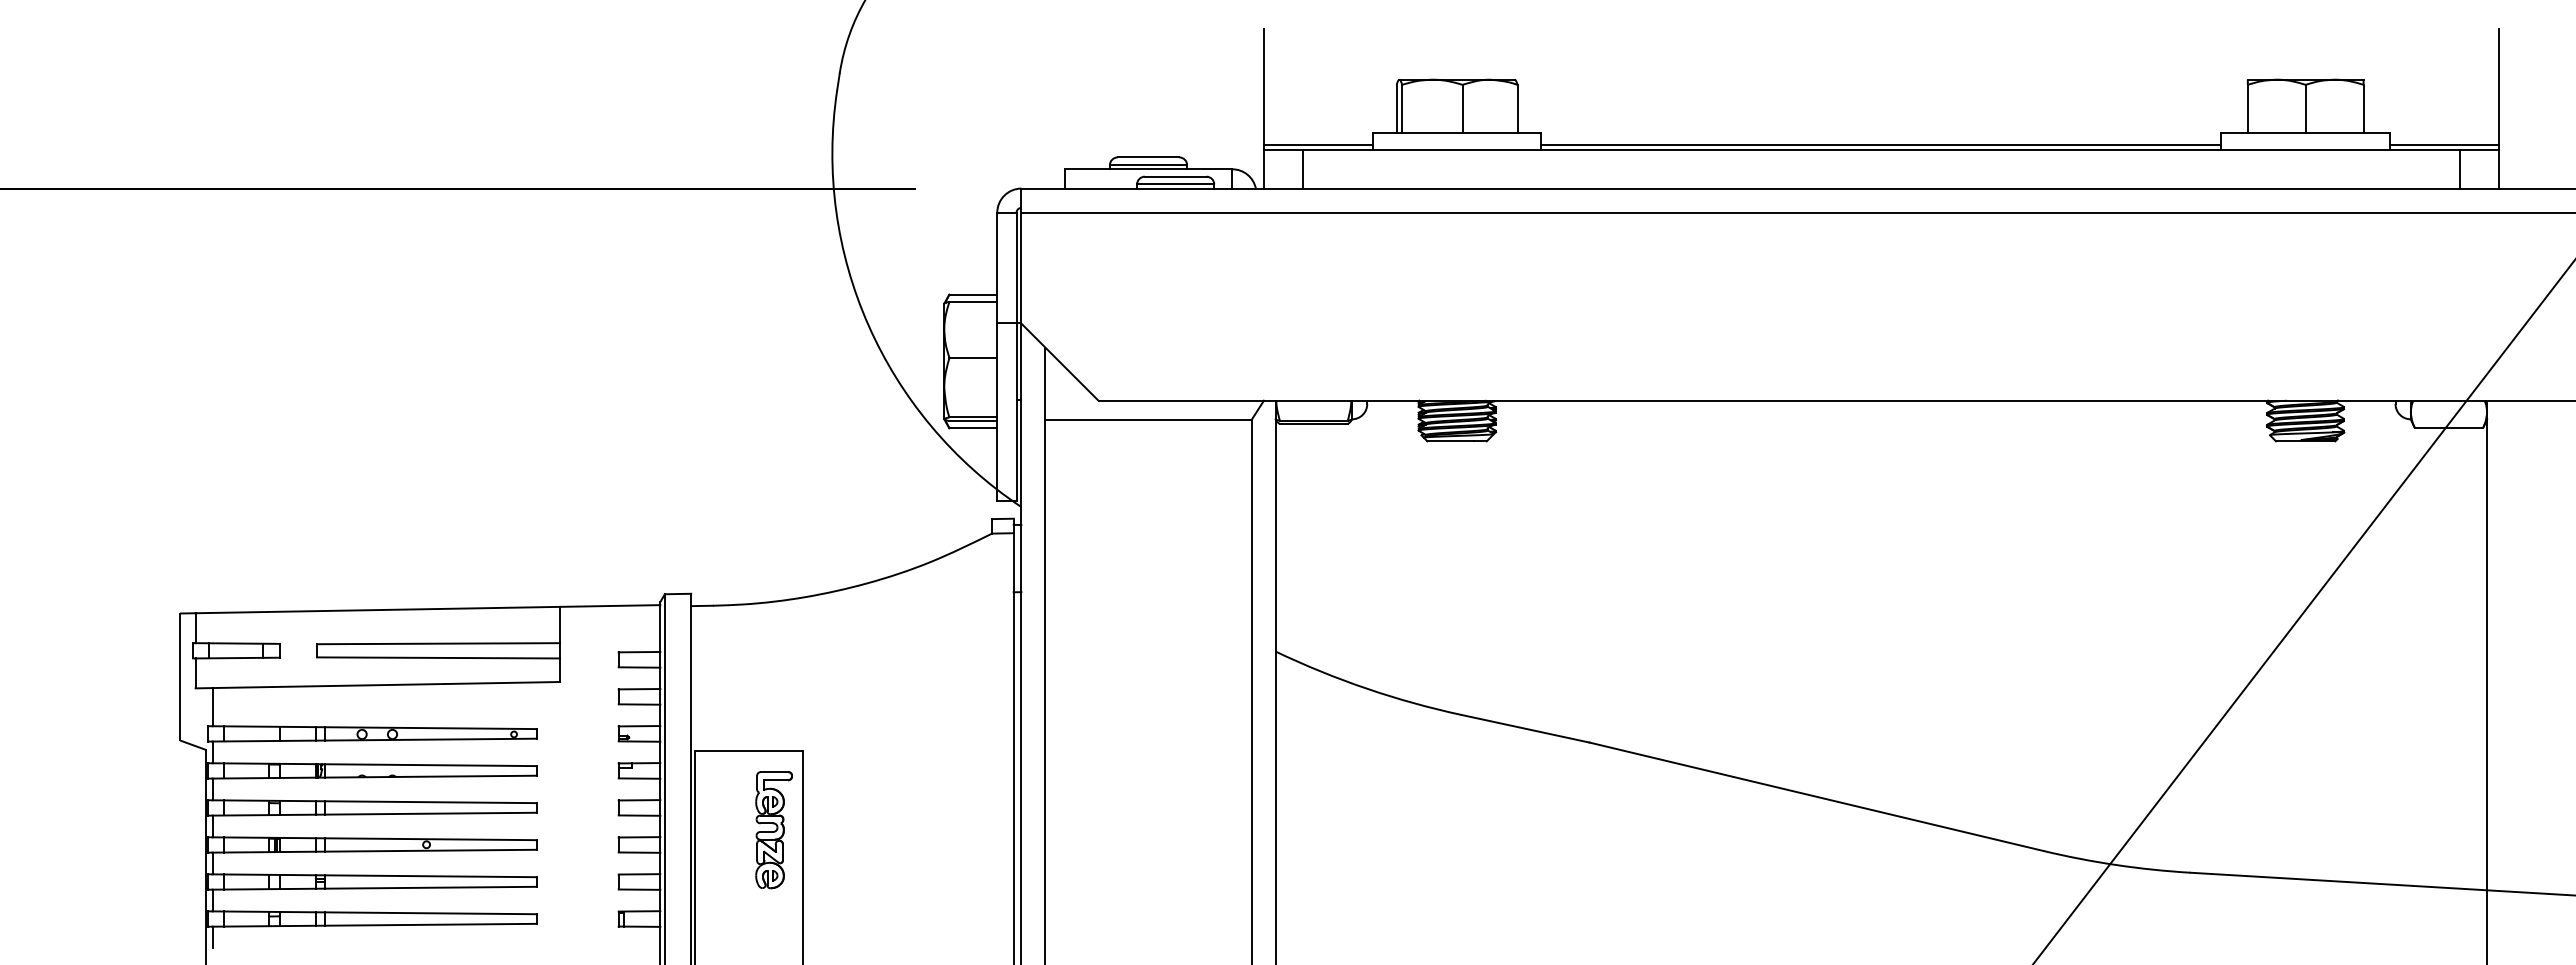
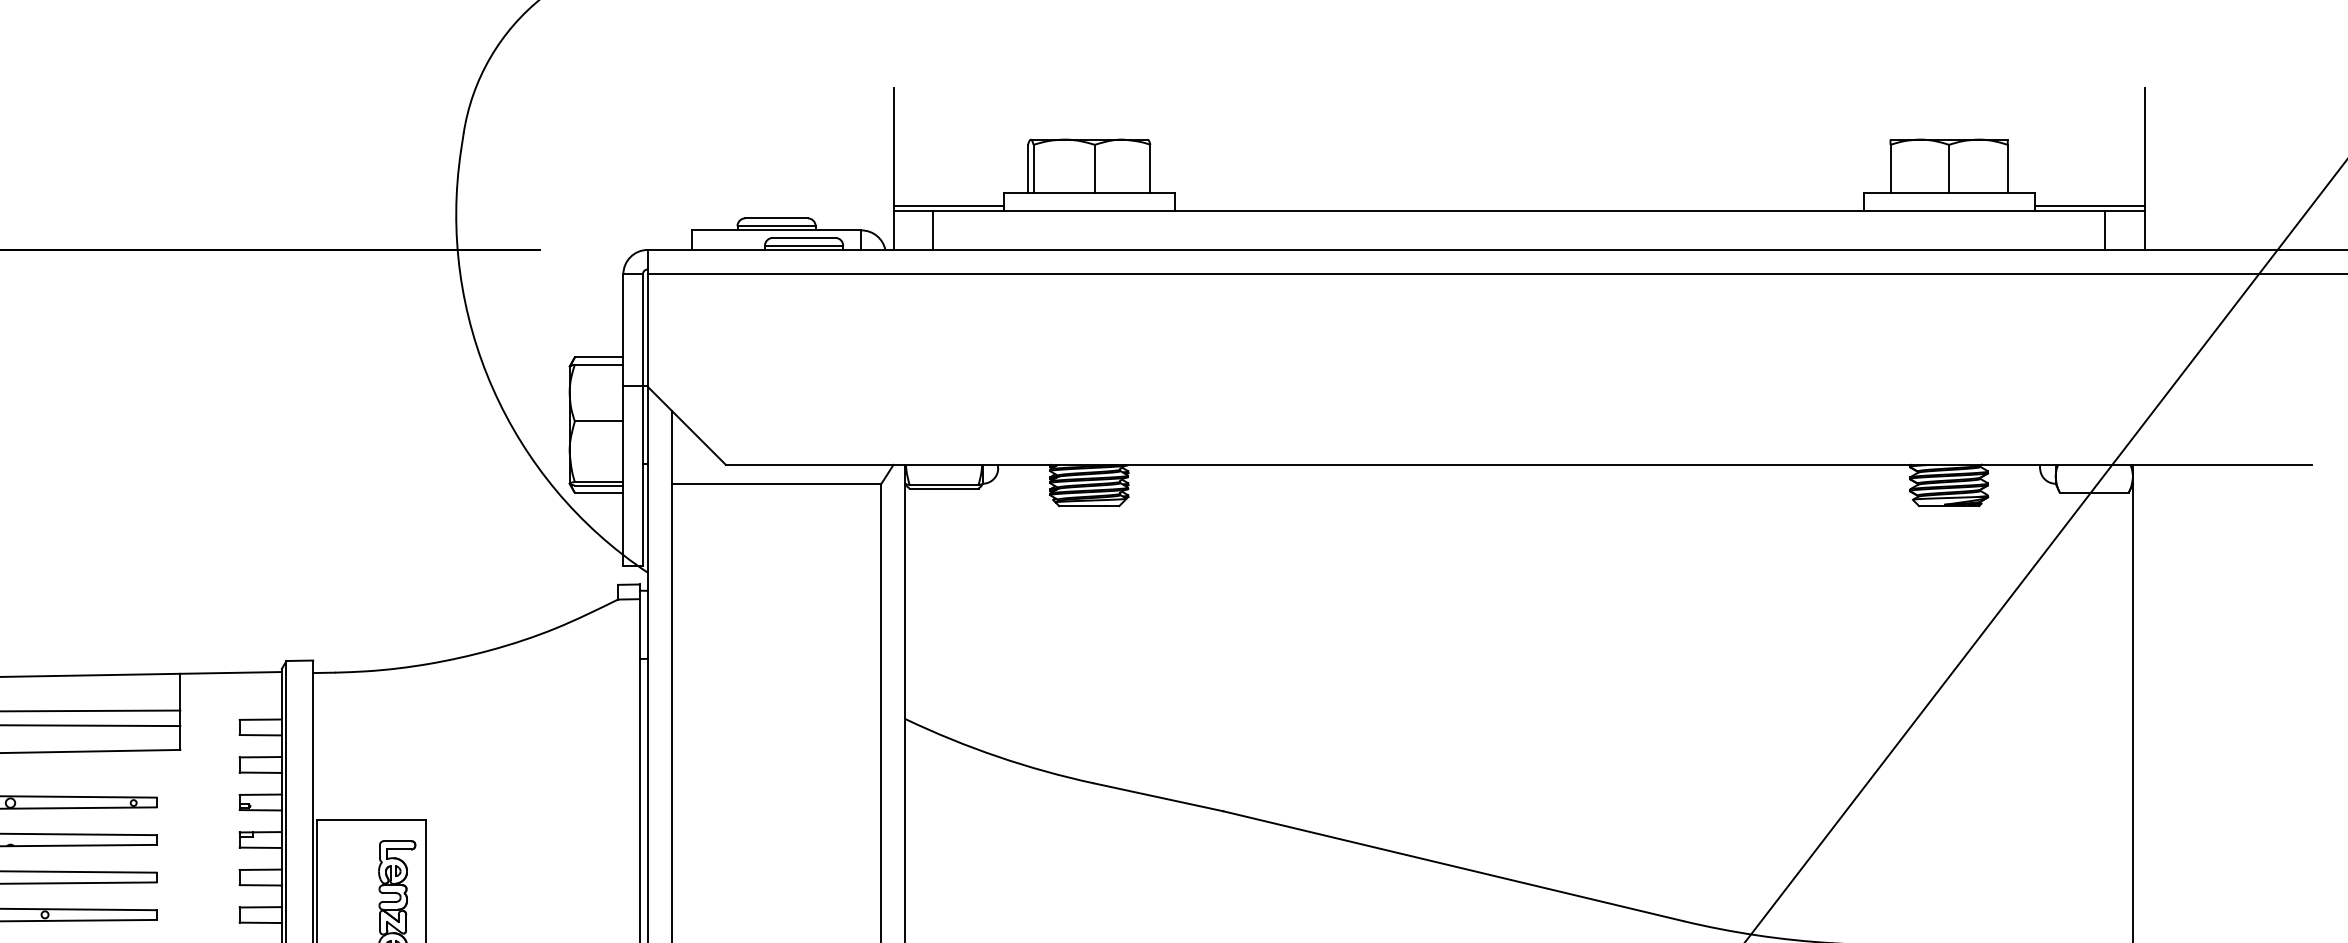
line: (1881, 145) -> (1519, 206), removed

